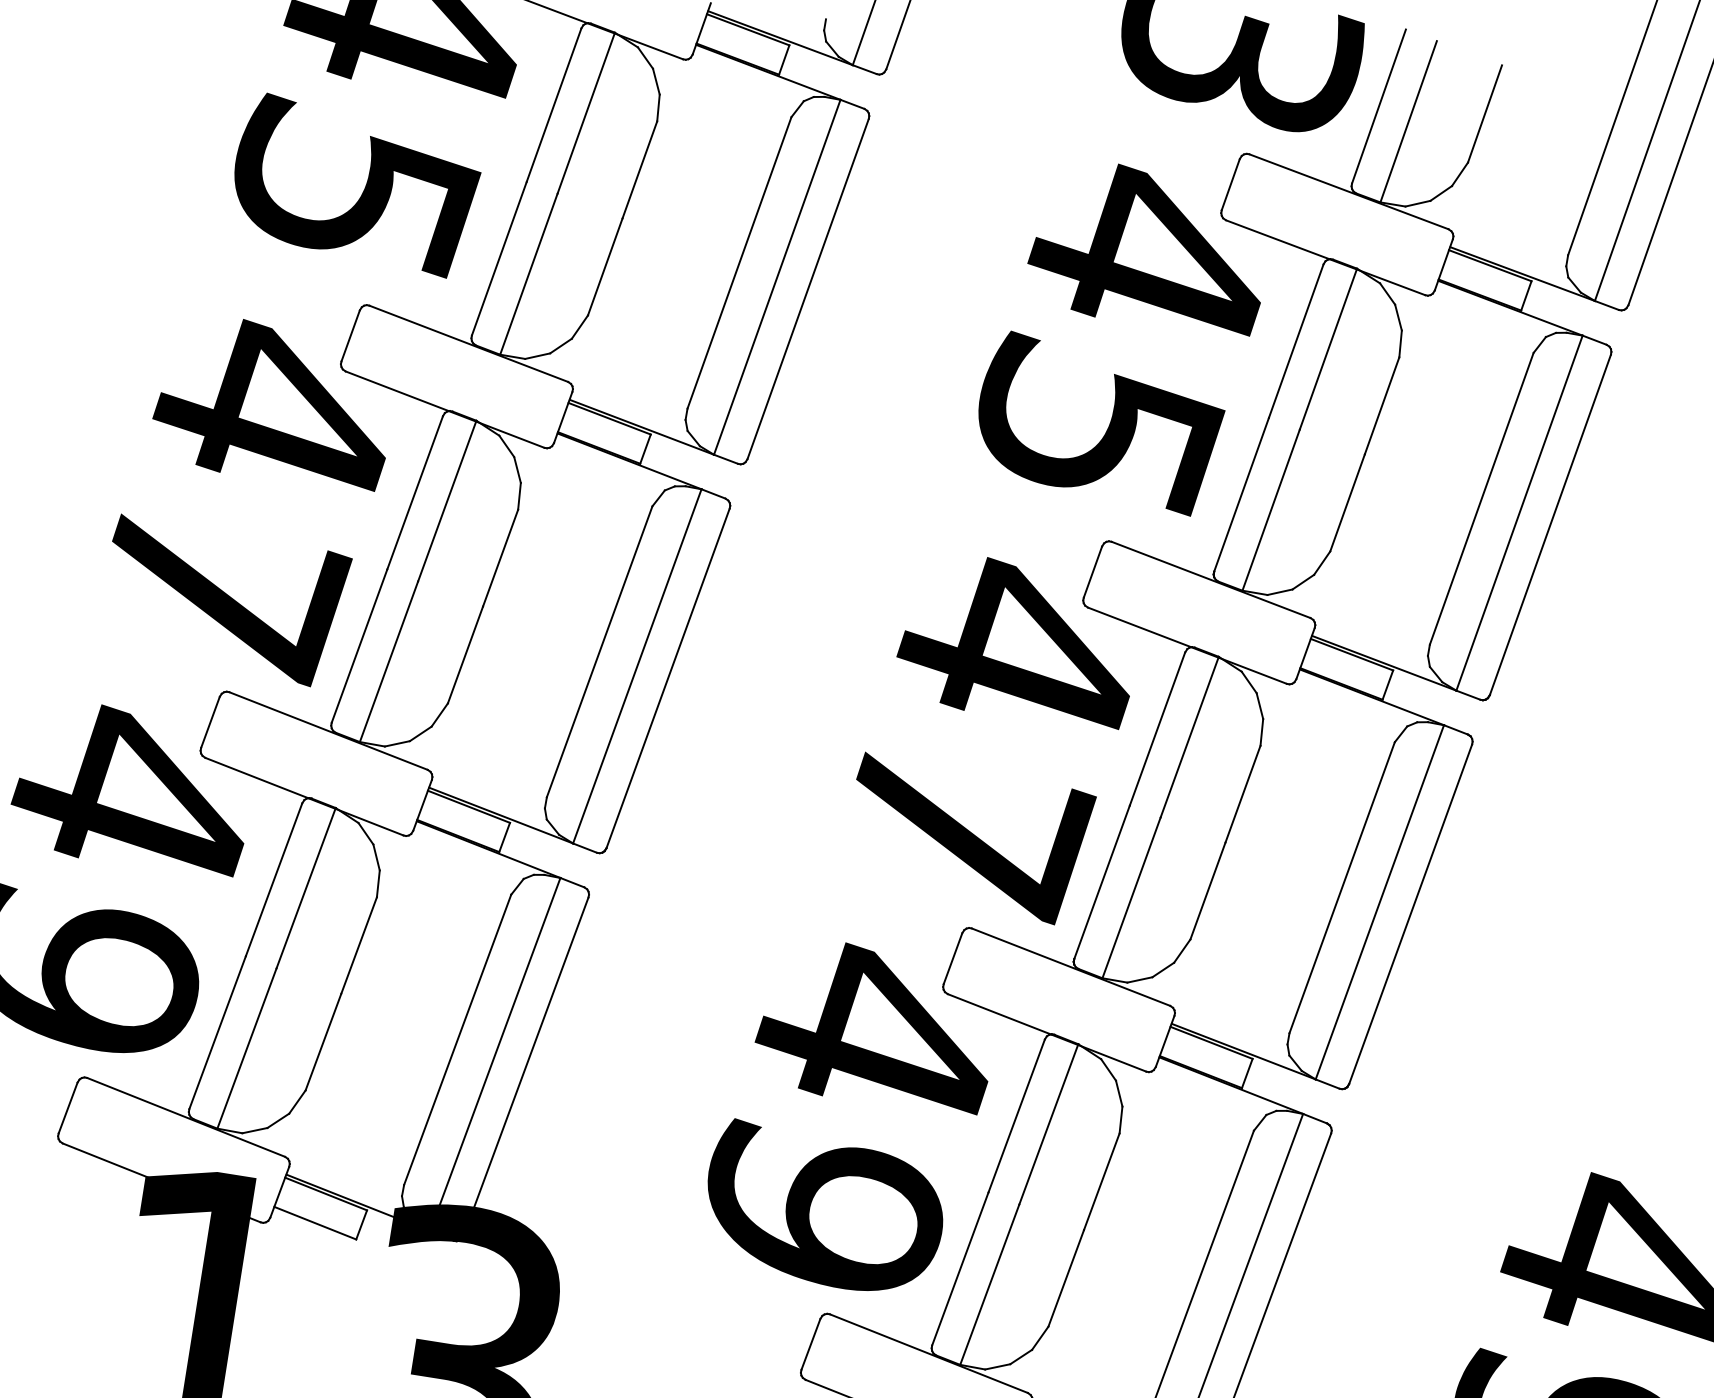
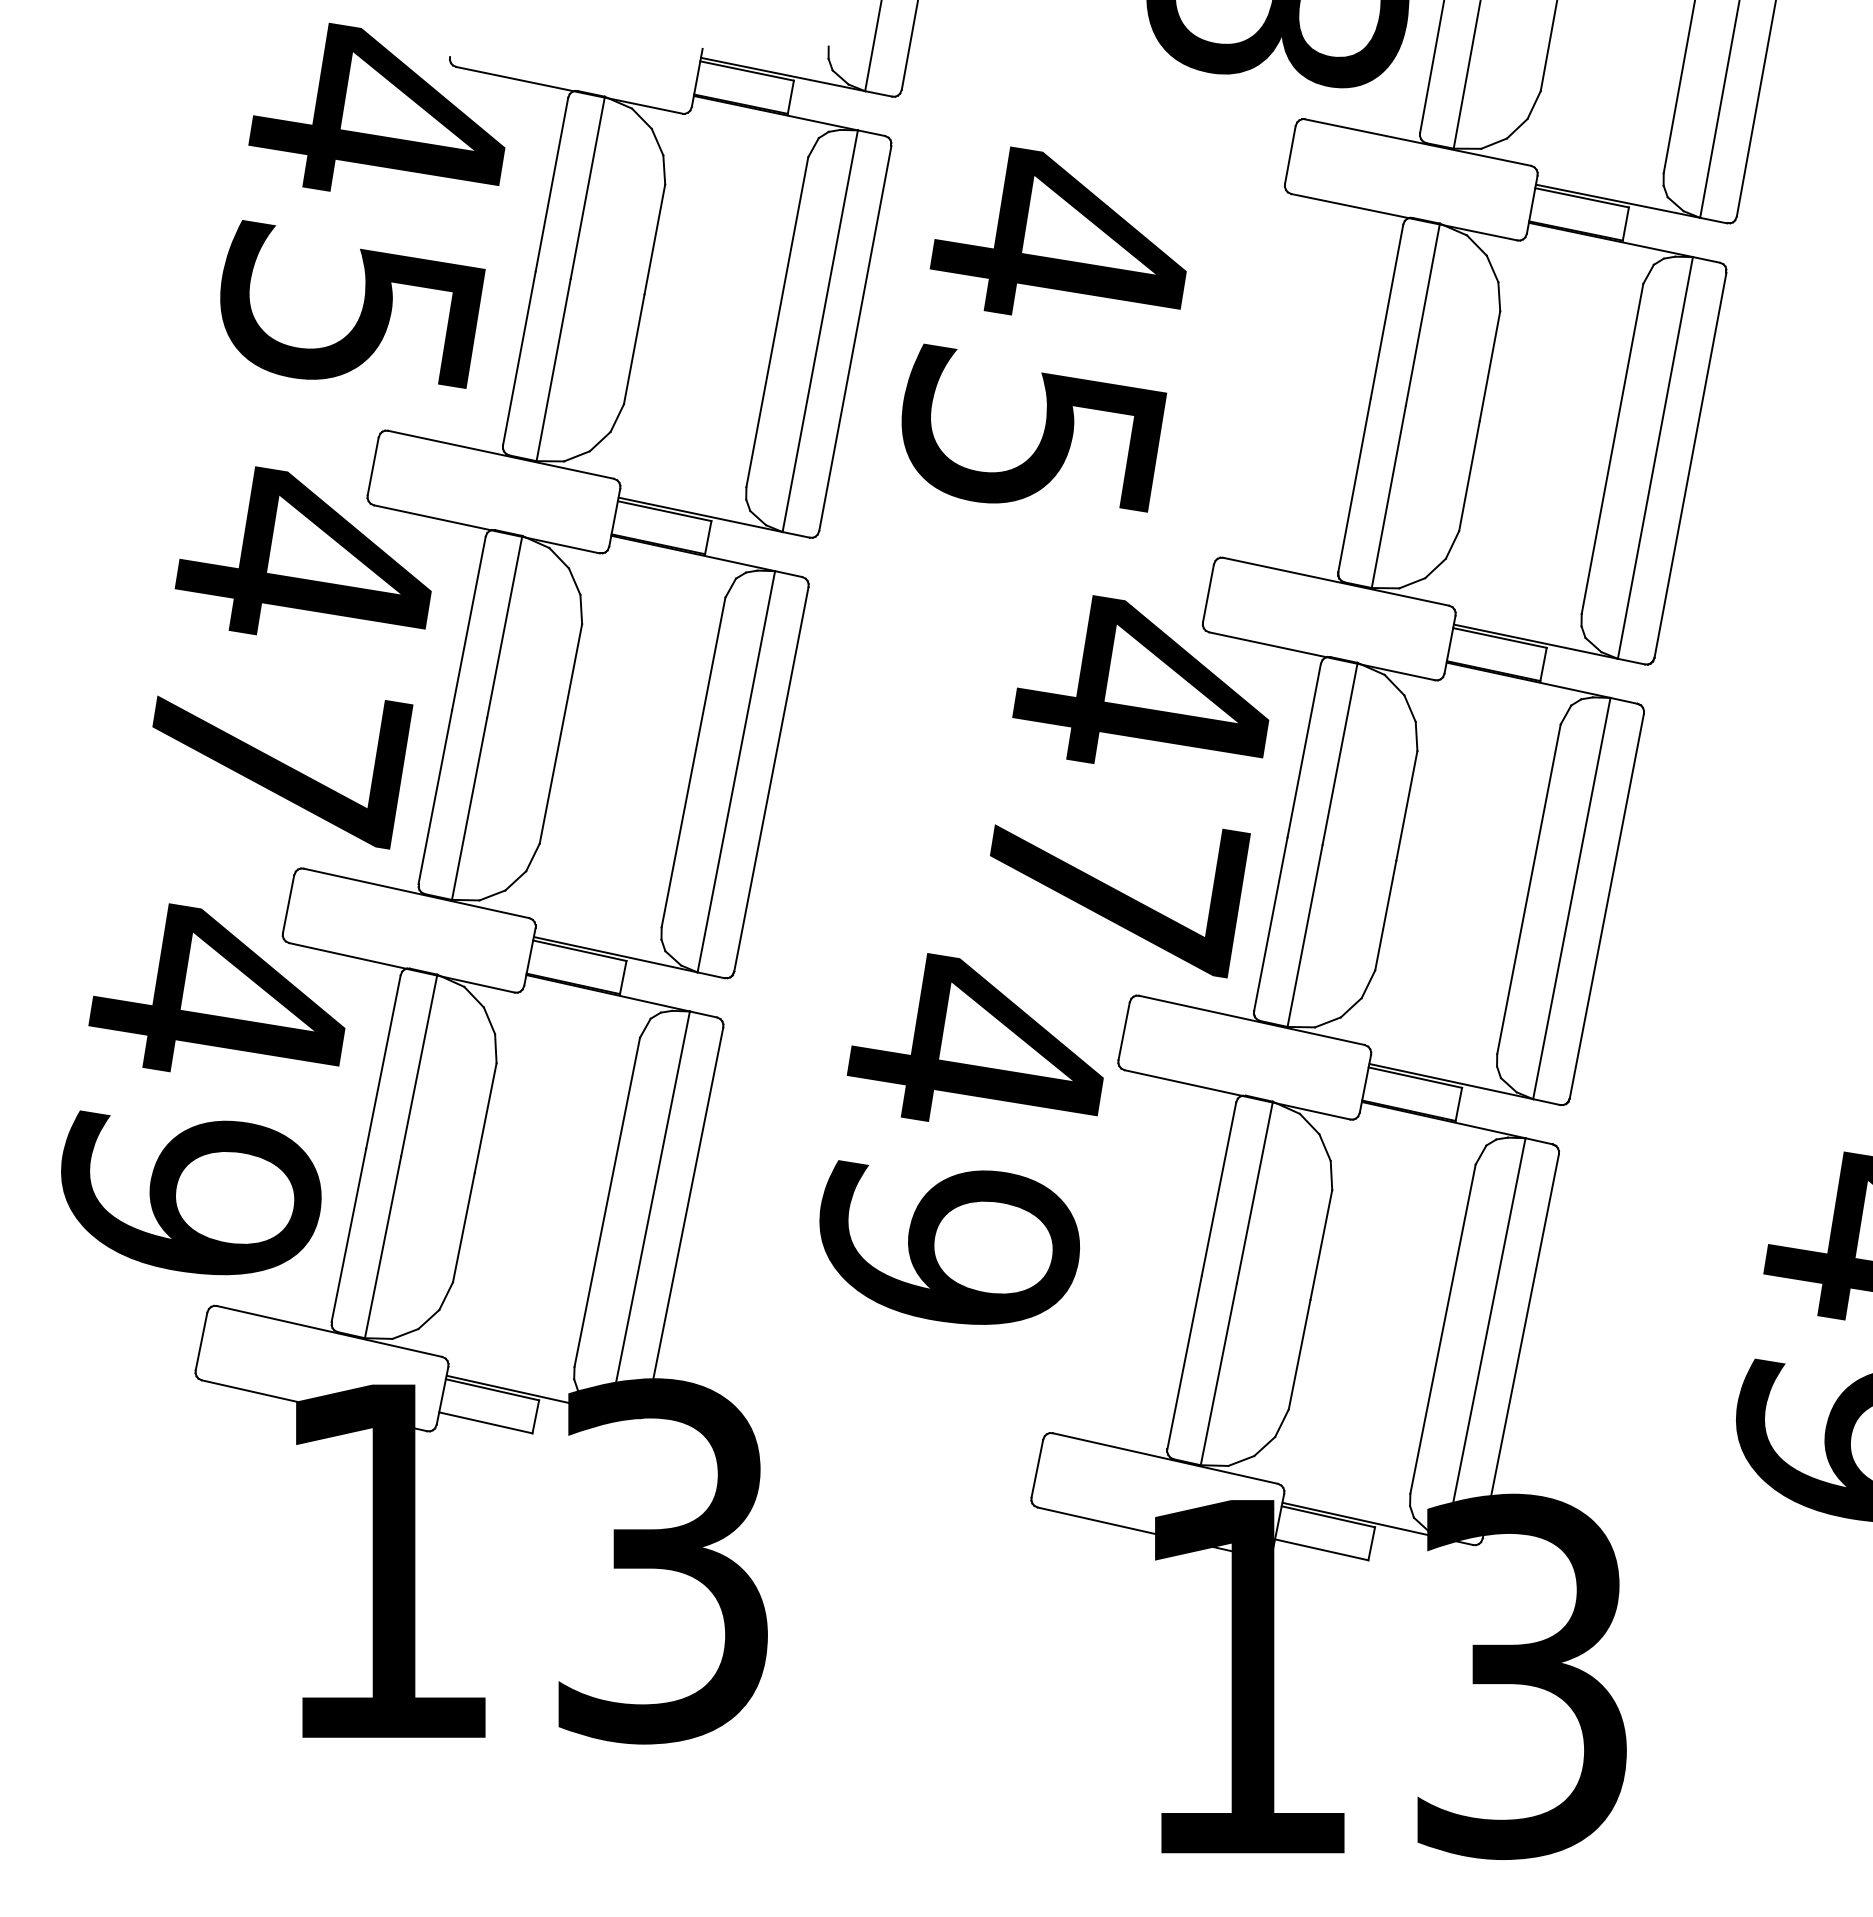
text: (1122, 334) -> (1043, 329), moved
text: (849, 1116) -> (961, 1138), moved

